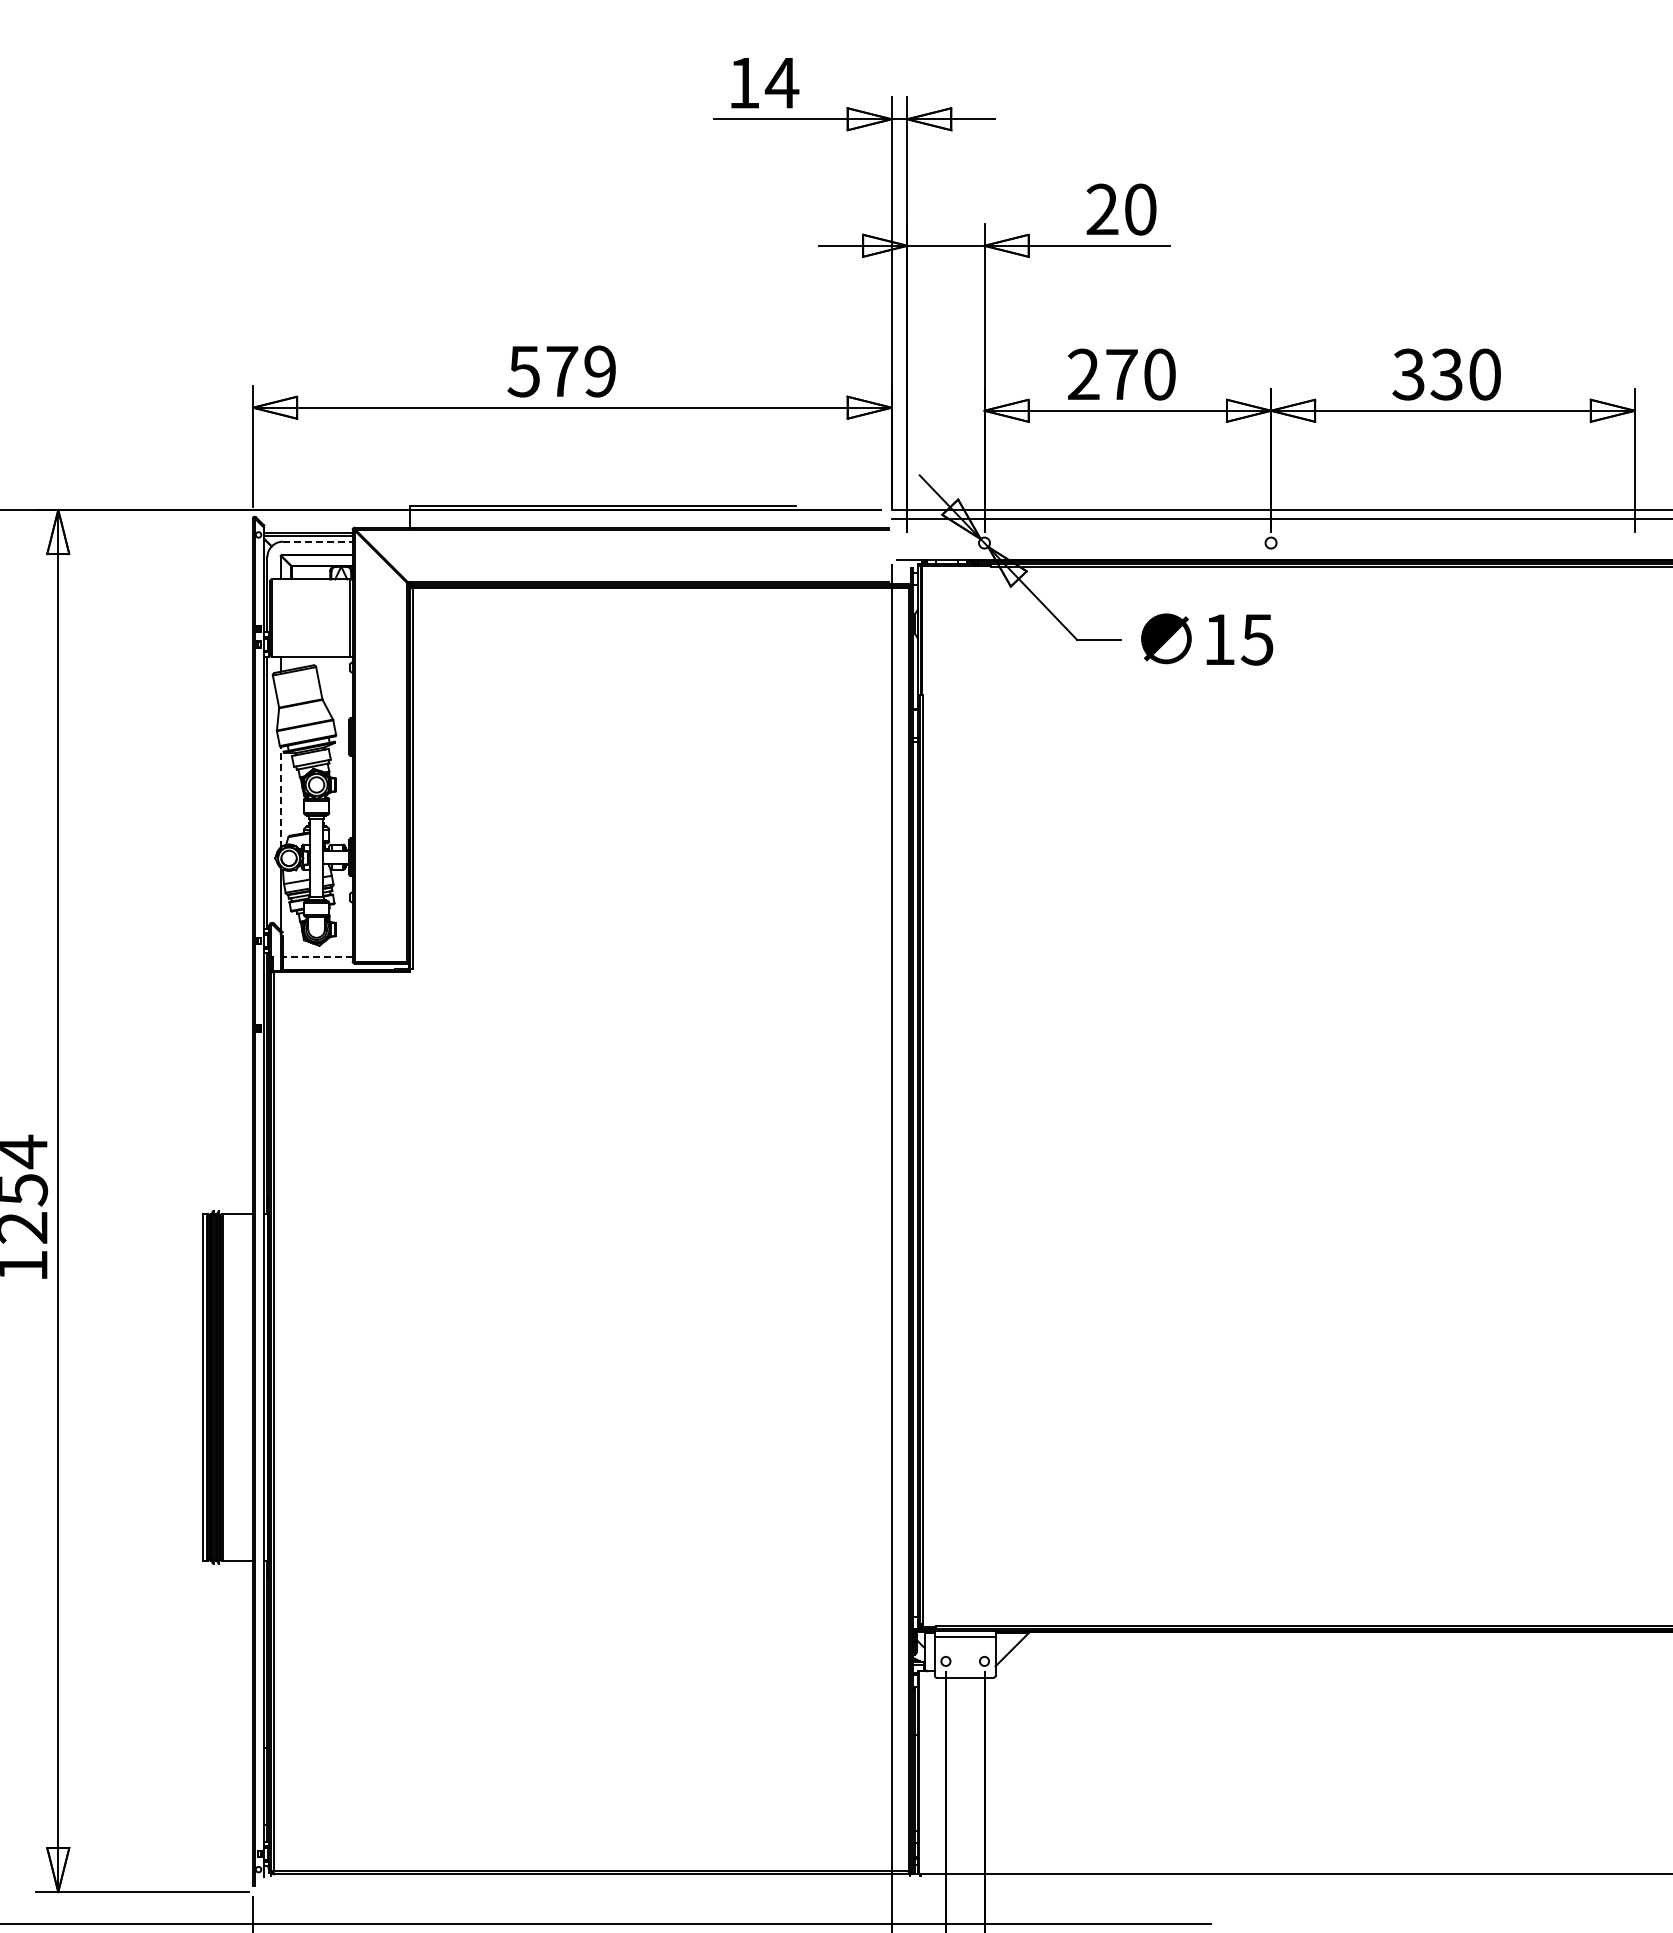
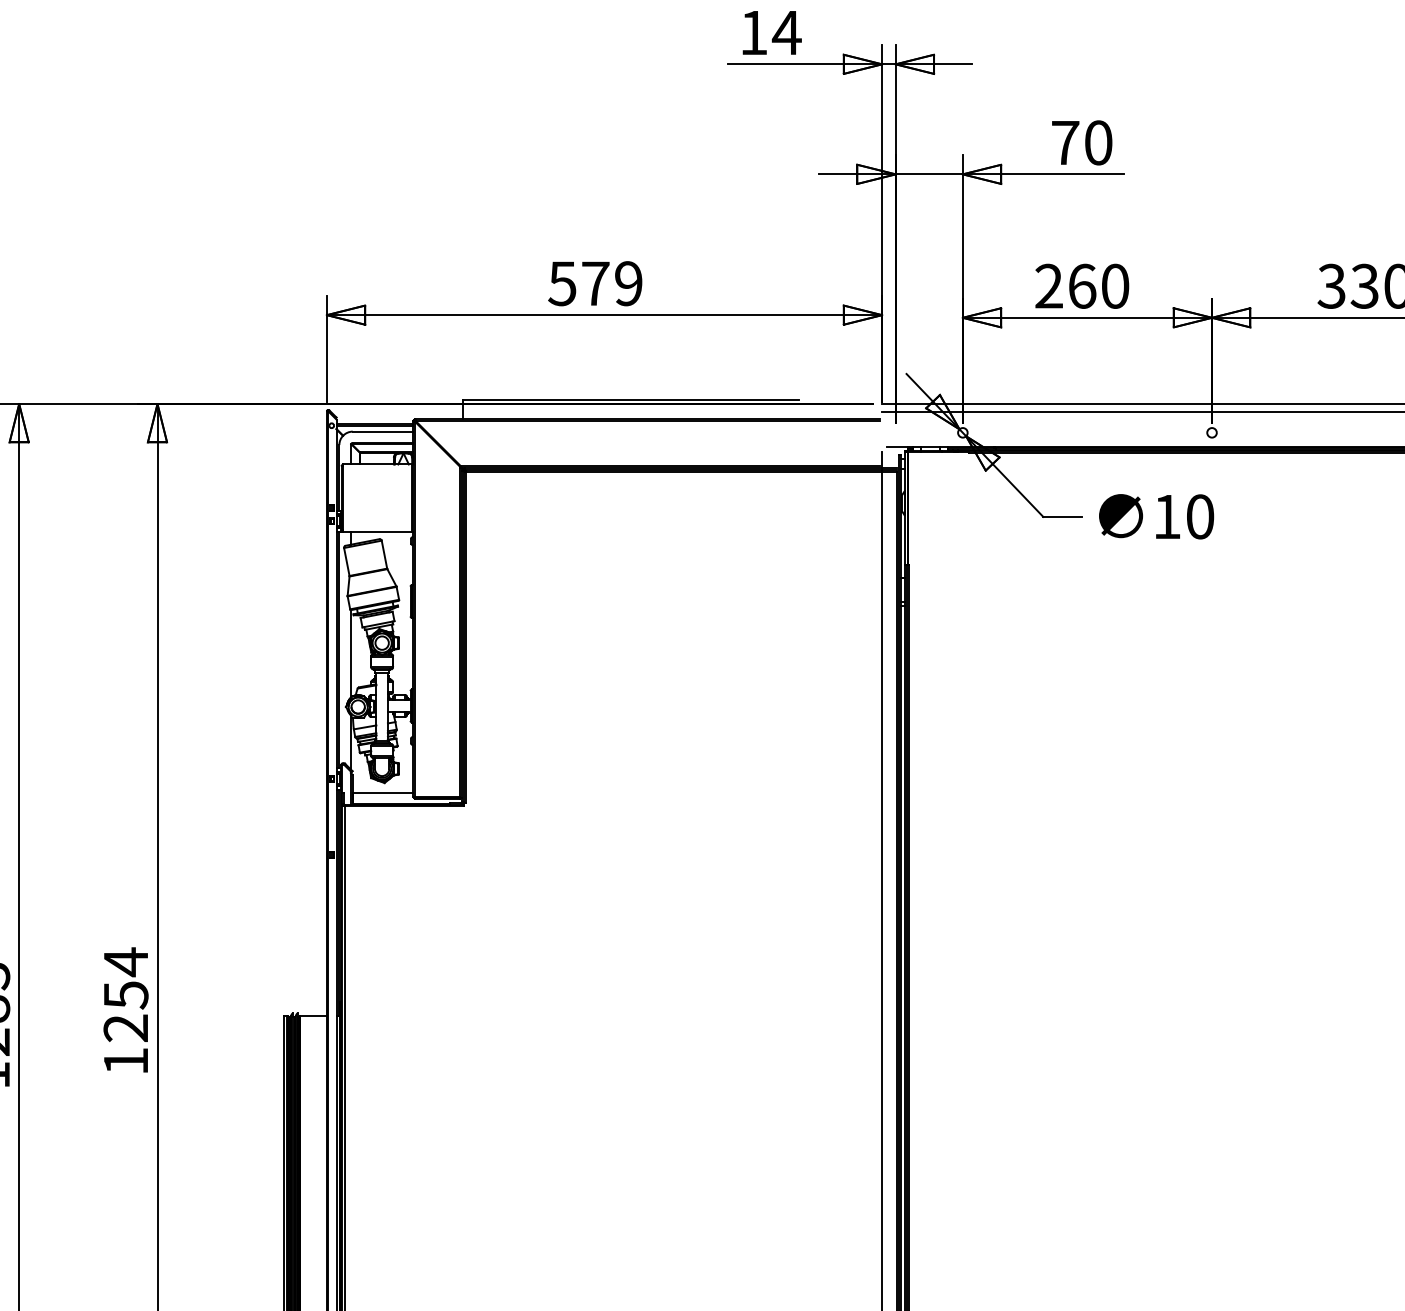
text: (1102, 208) -> (1065, 141), 20 -> 70
text: (1122, 374) -> (1082, 286), 270 -> 260
line: (317, 541) -> (382, 431), dashed -> solid
text: (1256, 639) -> (1199, 516), 15 -> 10
line: (280, 796) -> (350, 653), dashed -> solid
line: (317, 957) -> (382, 793), dashed -> solid

